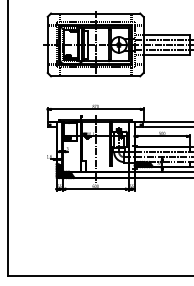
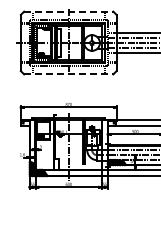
line: (95, 13) -> (68, 11), solid -> dashed
line: (95, 76) -> (68, 74), solid -> dashed

